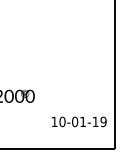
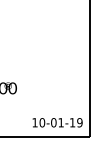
text: (79, 121) -> (57, 122), moved

